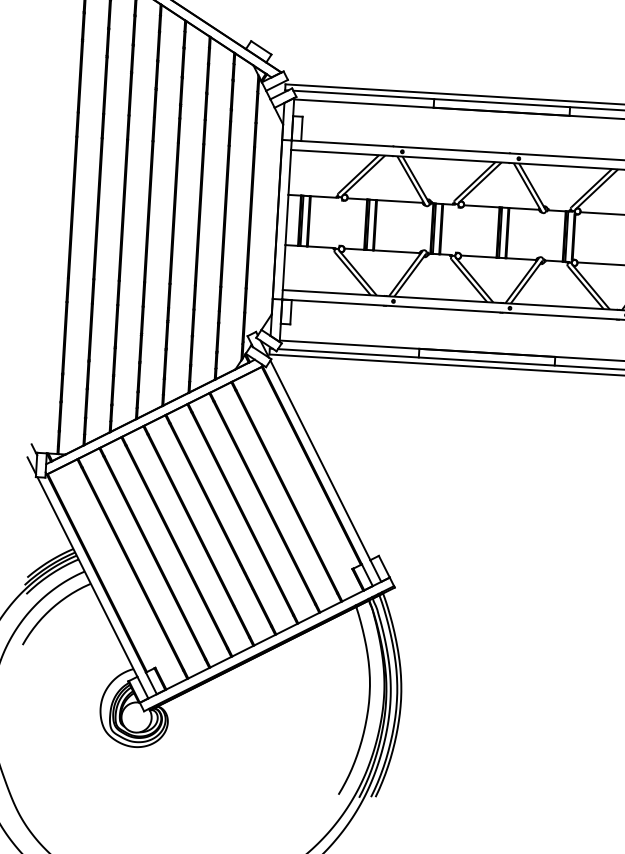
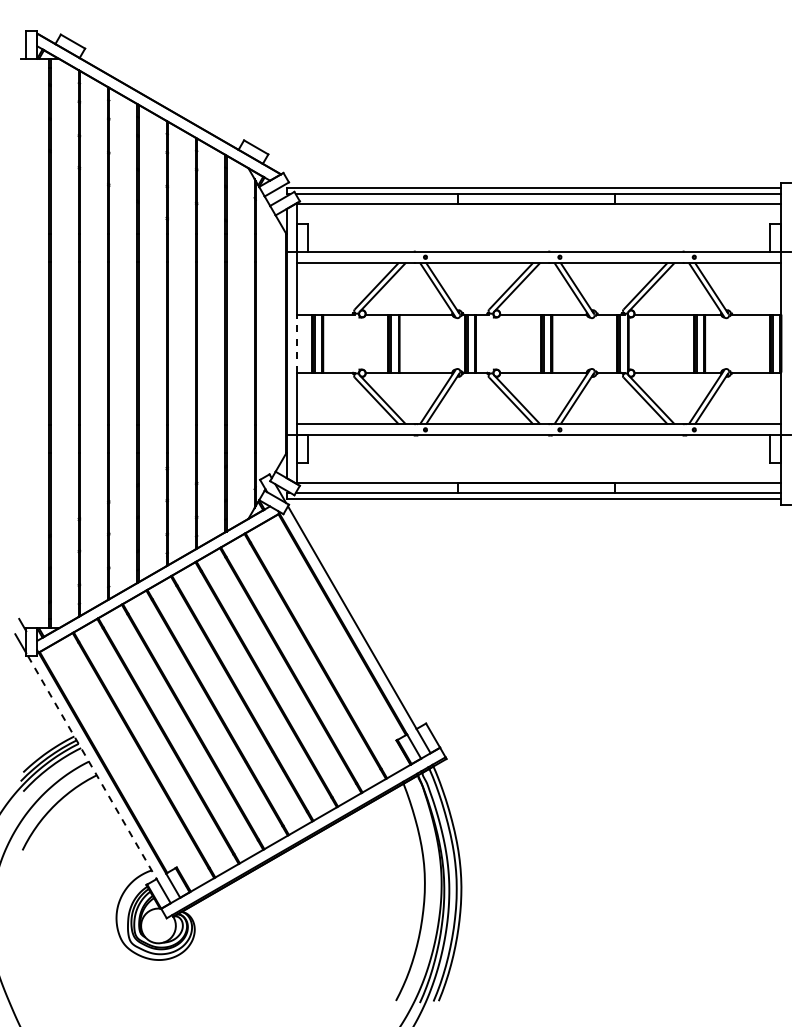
line: (287, 219) -> (297, 343), solid -> dashed
line: (87, 576) -> (92, 767), solid -> dashed

